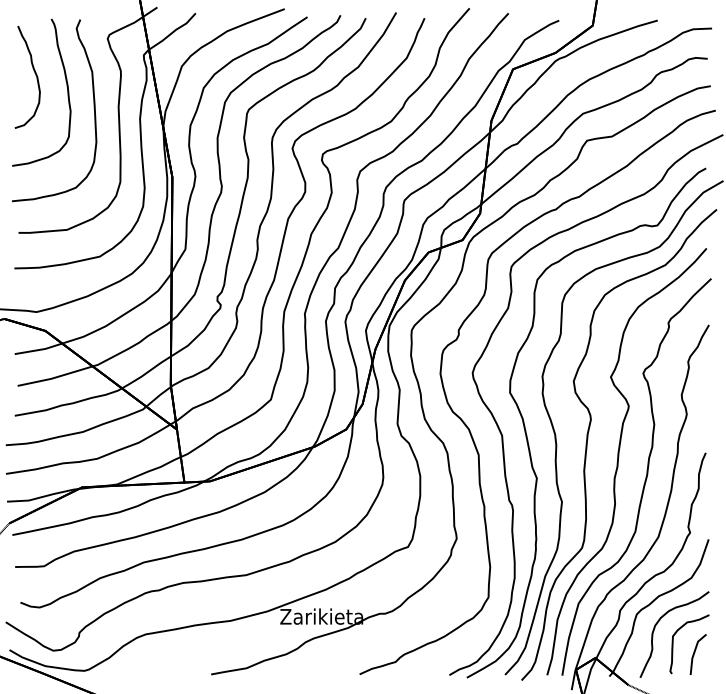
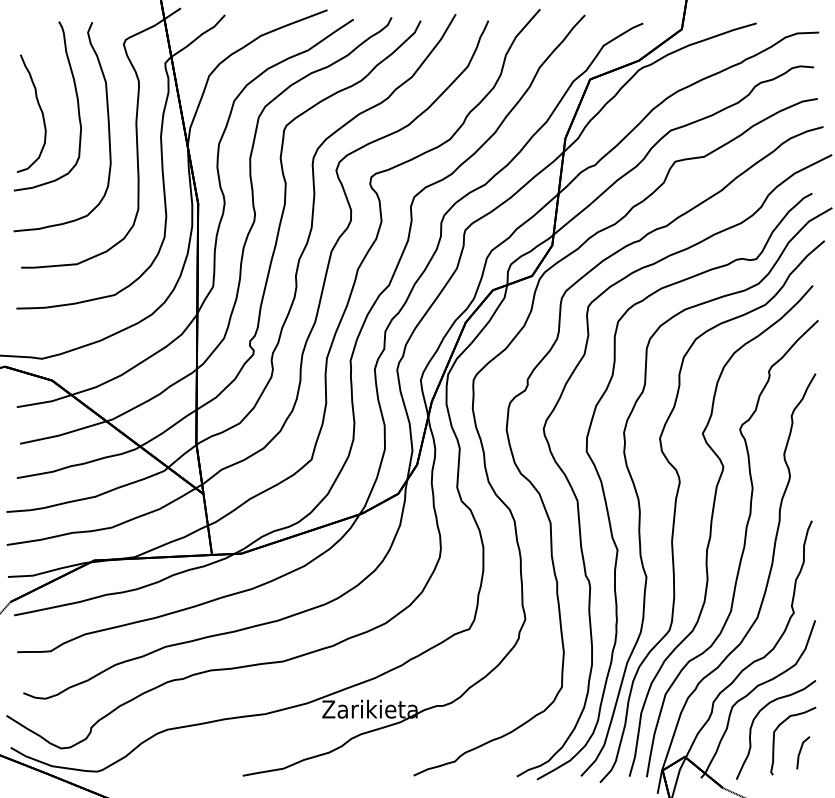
curve: (34, 72) -> (39, 108), moved
part: (698, 654) -> (803, 752), size x0.7

